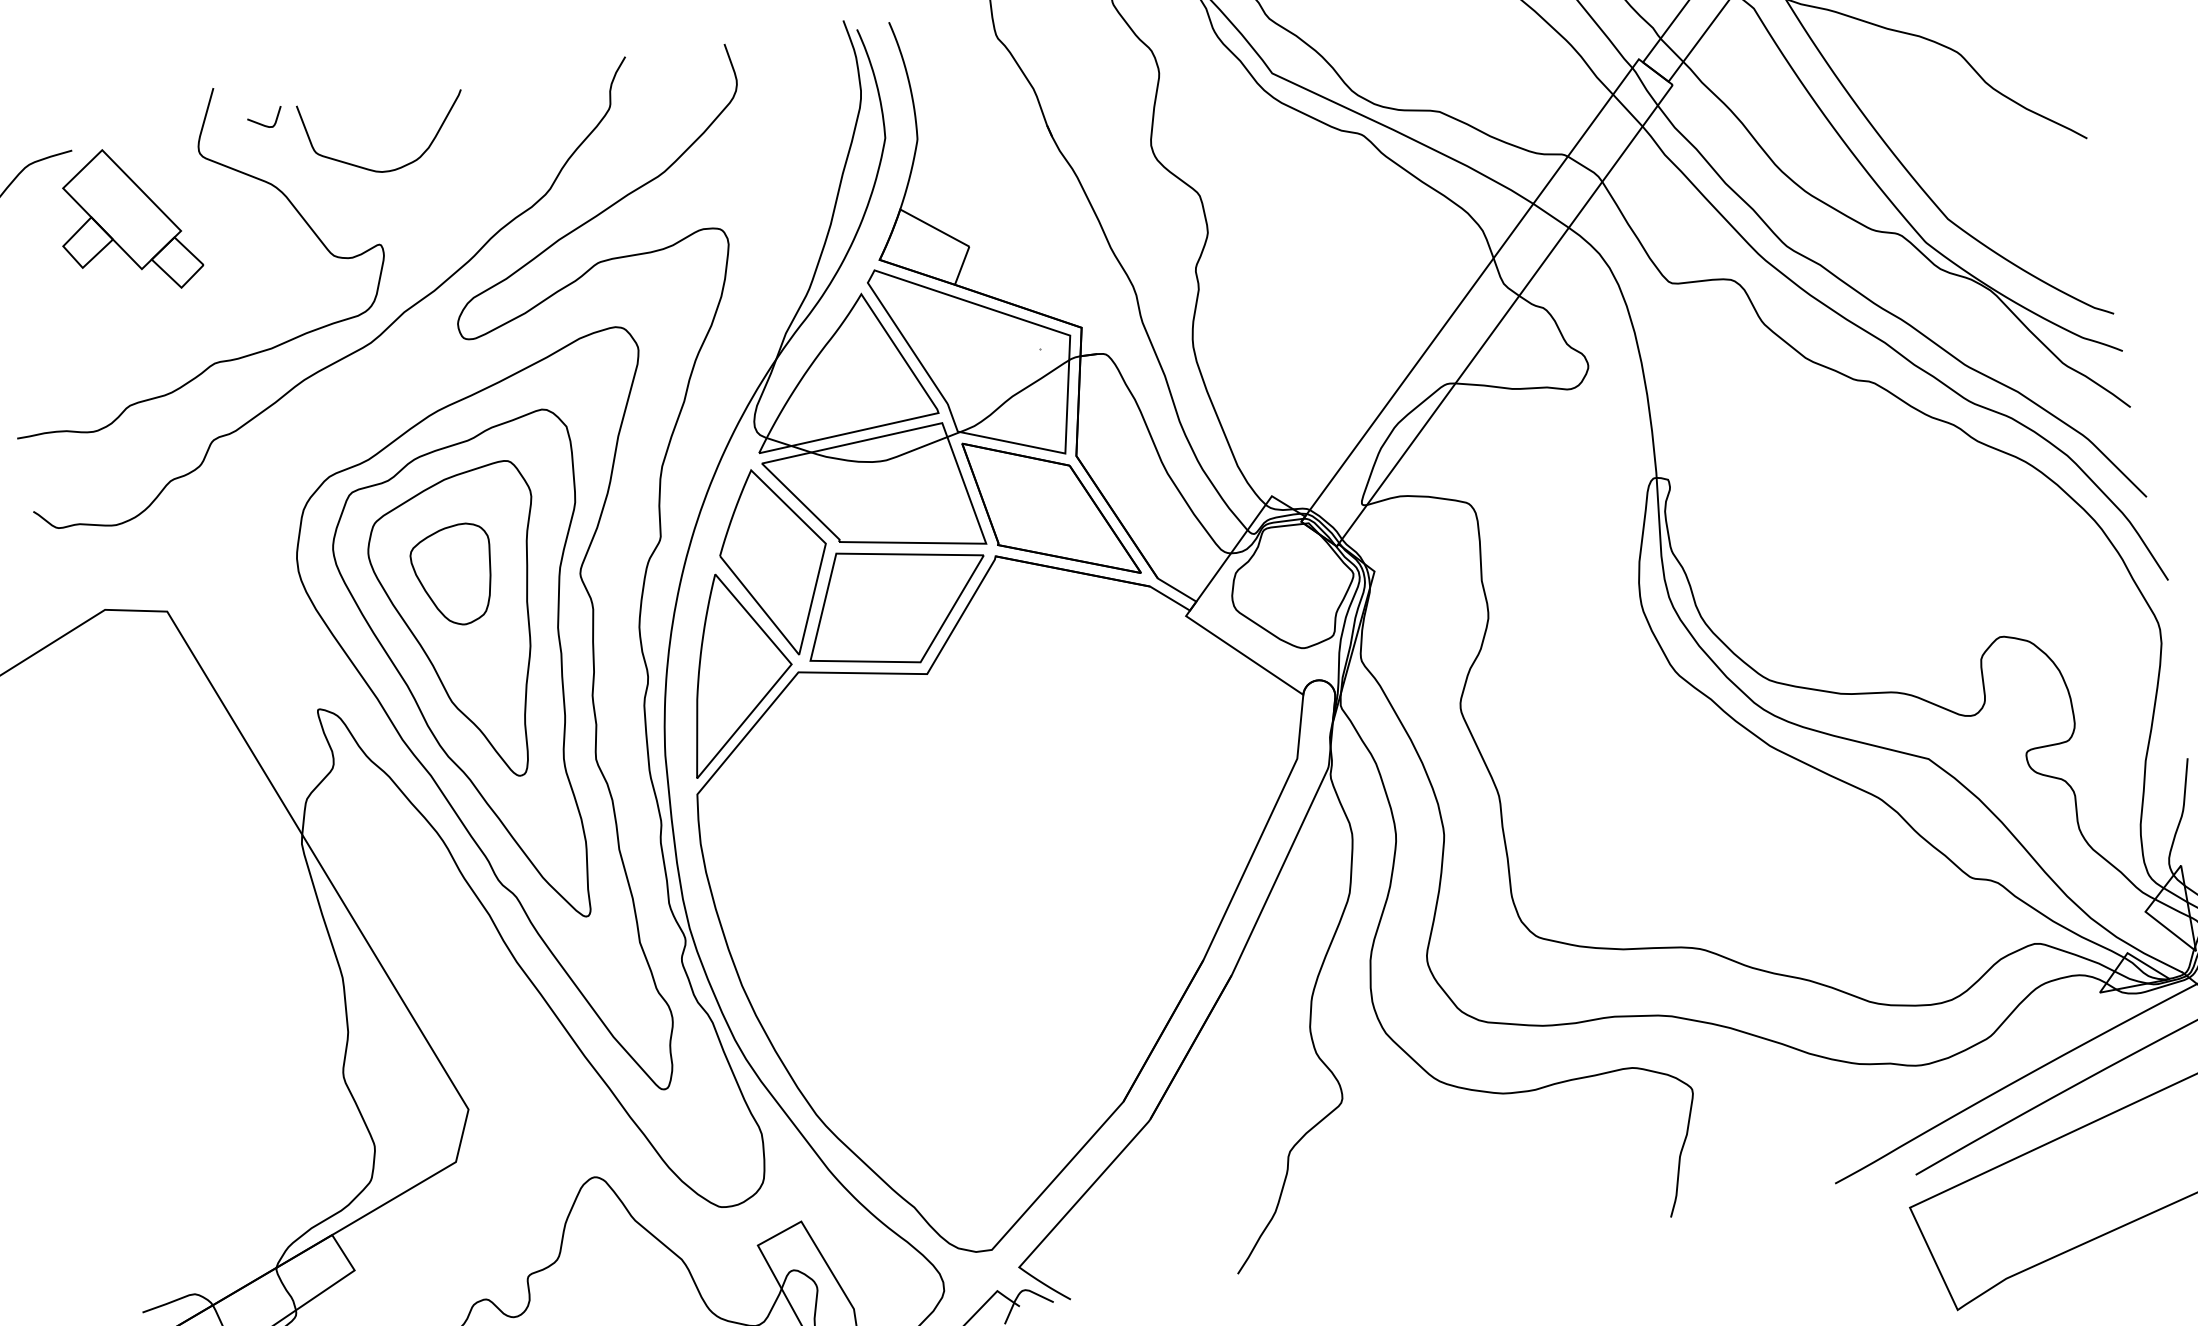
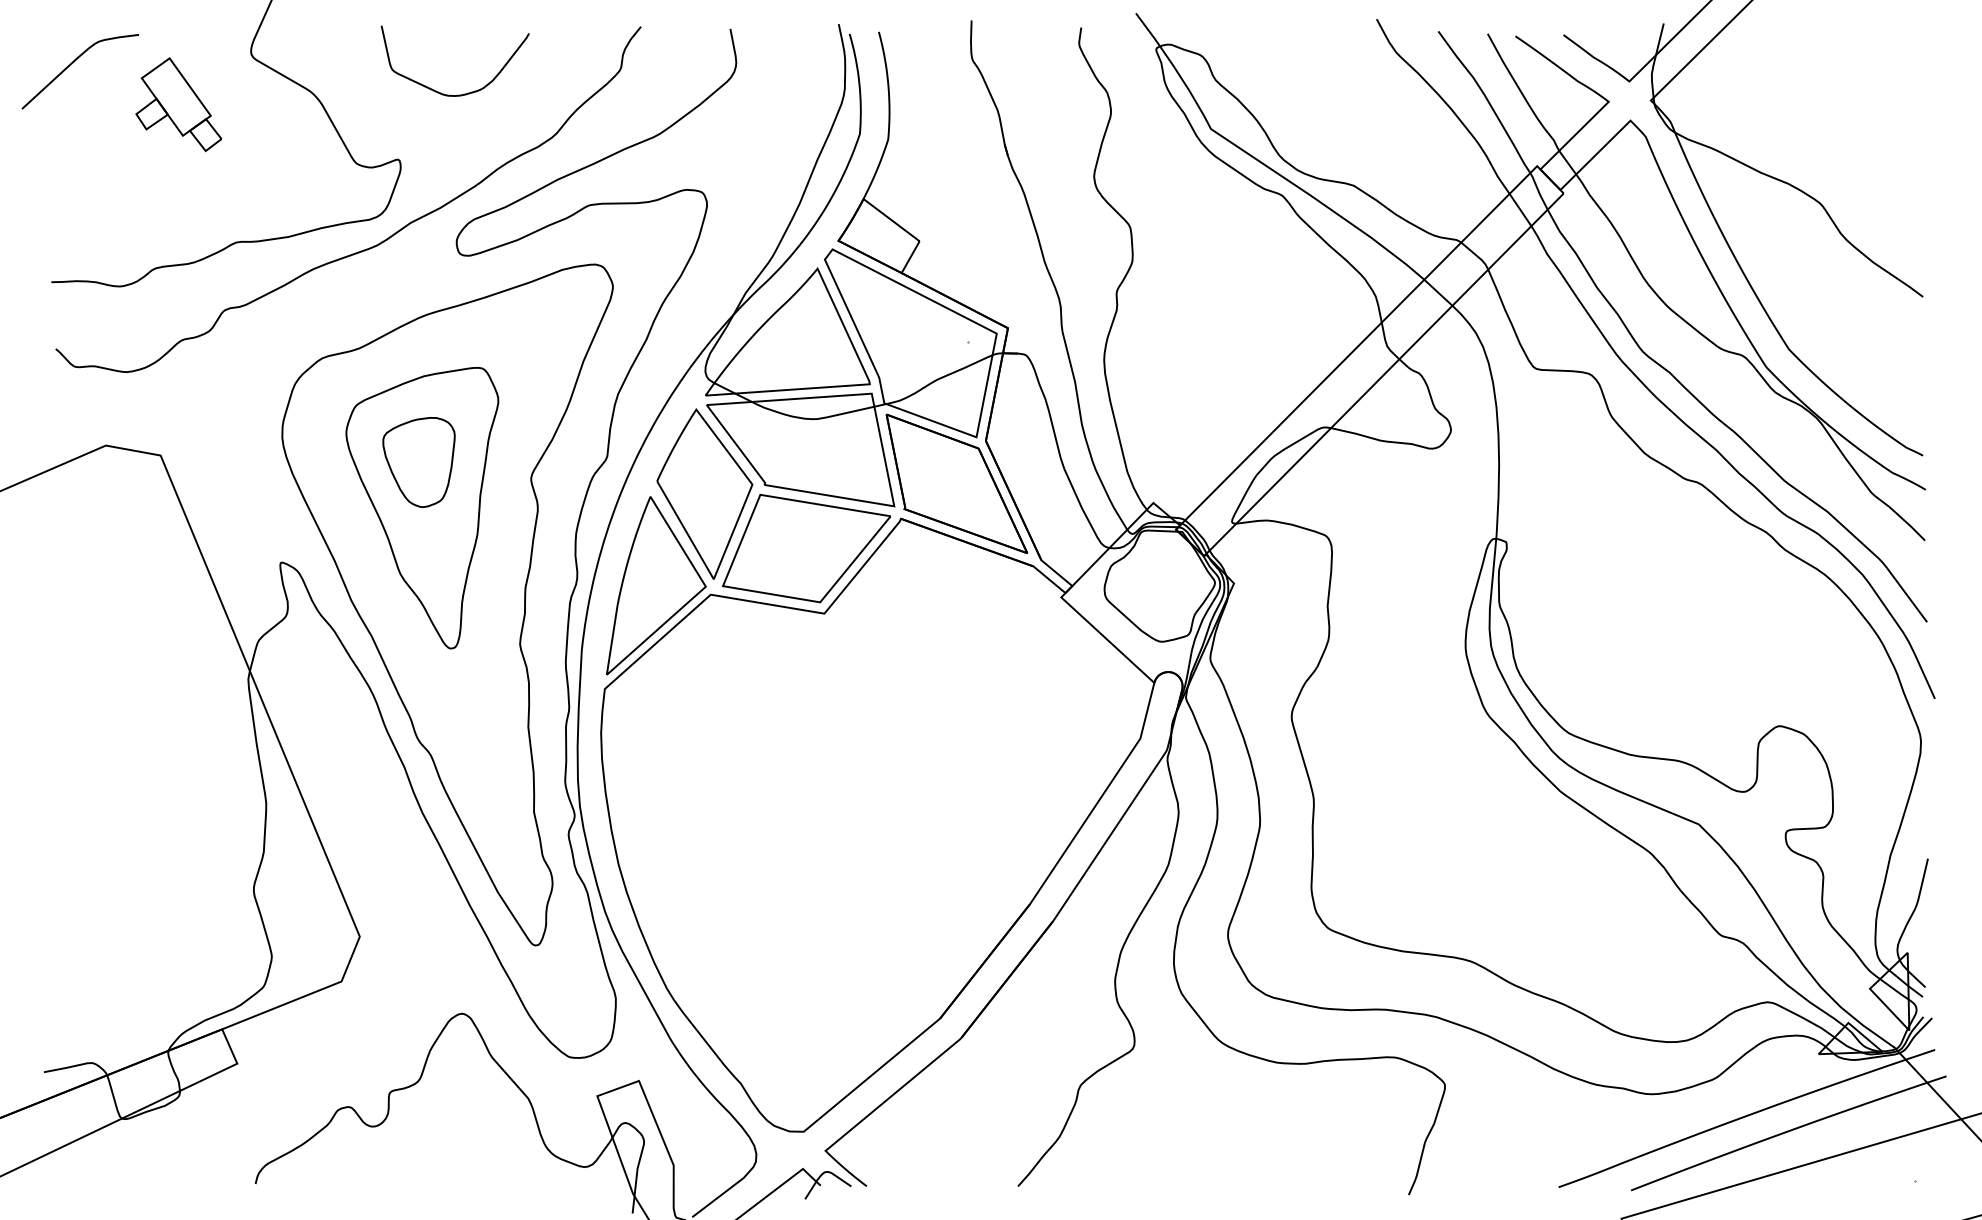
curve: (261, 123) -> (310, 36), removed
curve: (392, 169) -> (457, 94), moved
part: (127, 220) -> (178, 104), size x0.7
part: (478, 675) -> (427, 554), removed

